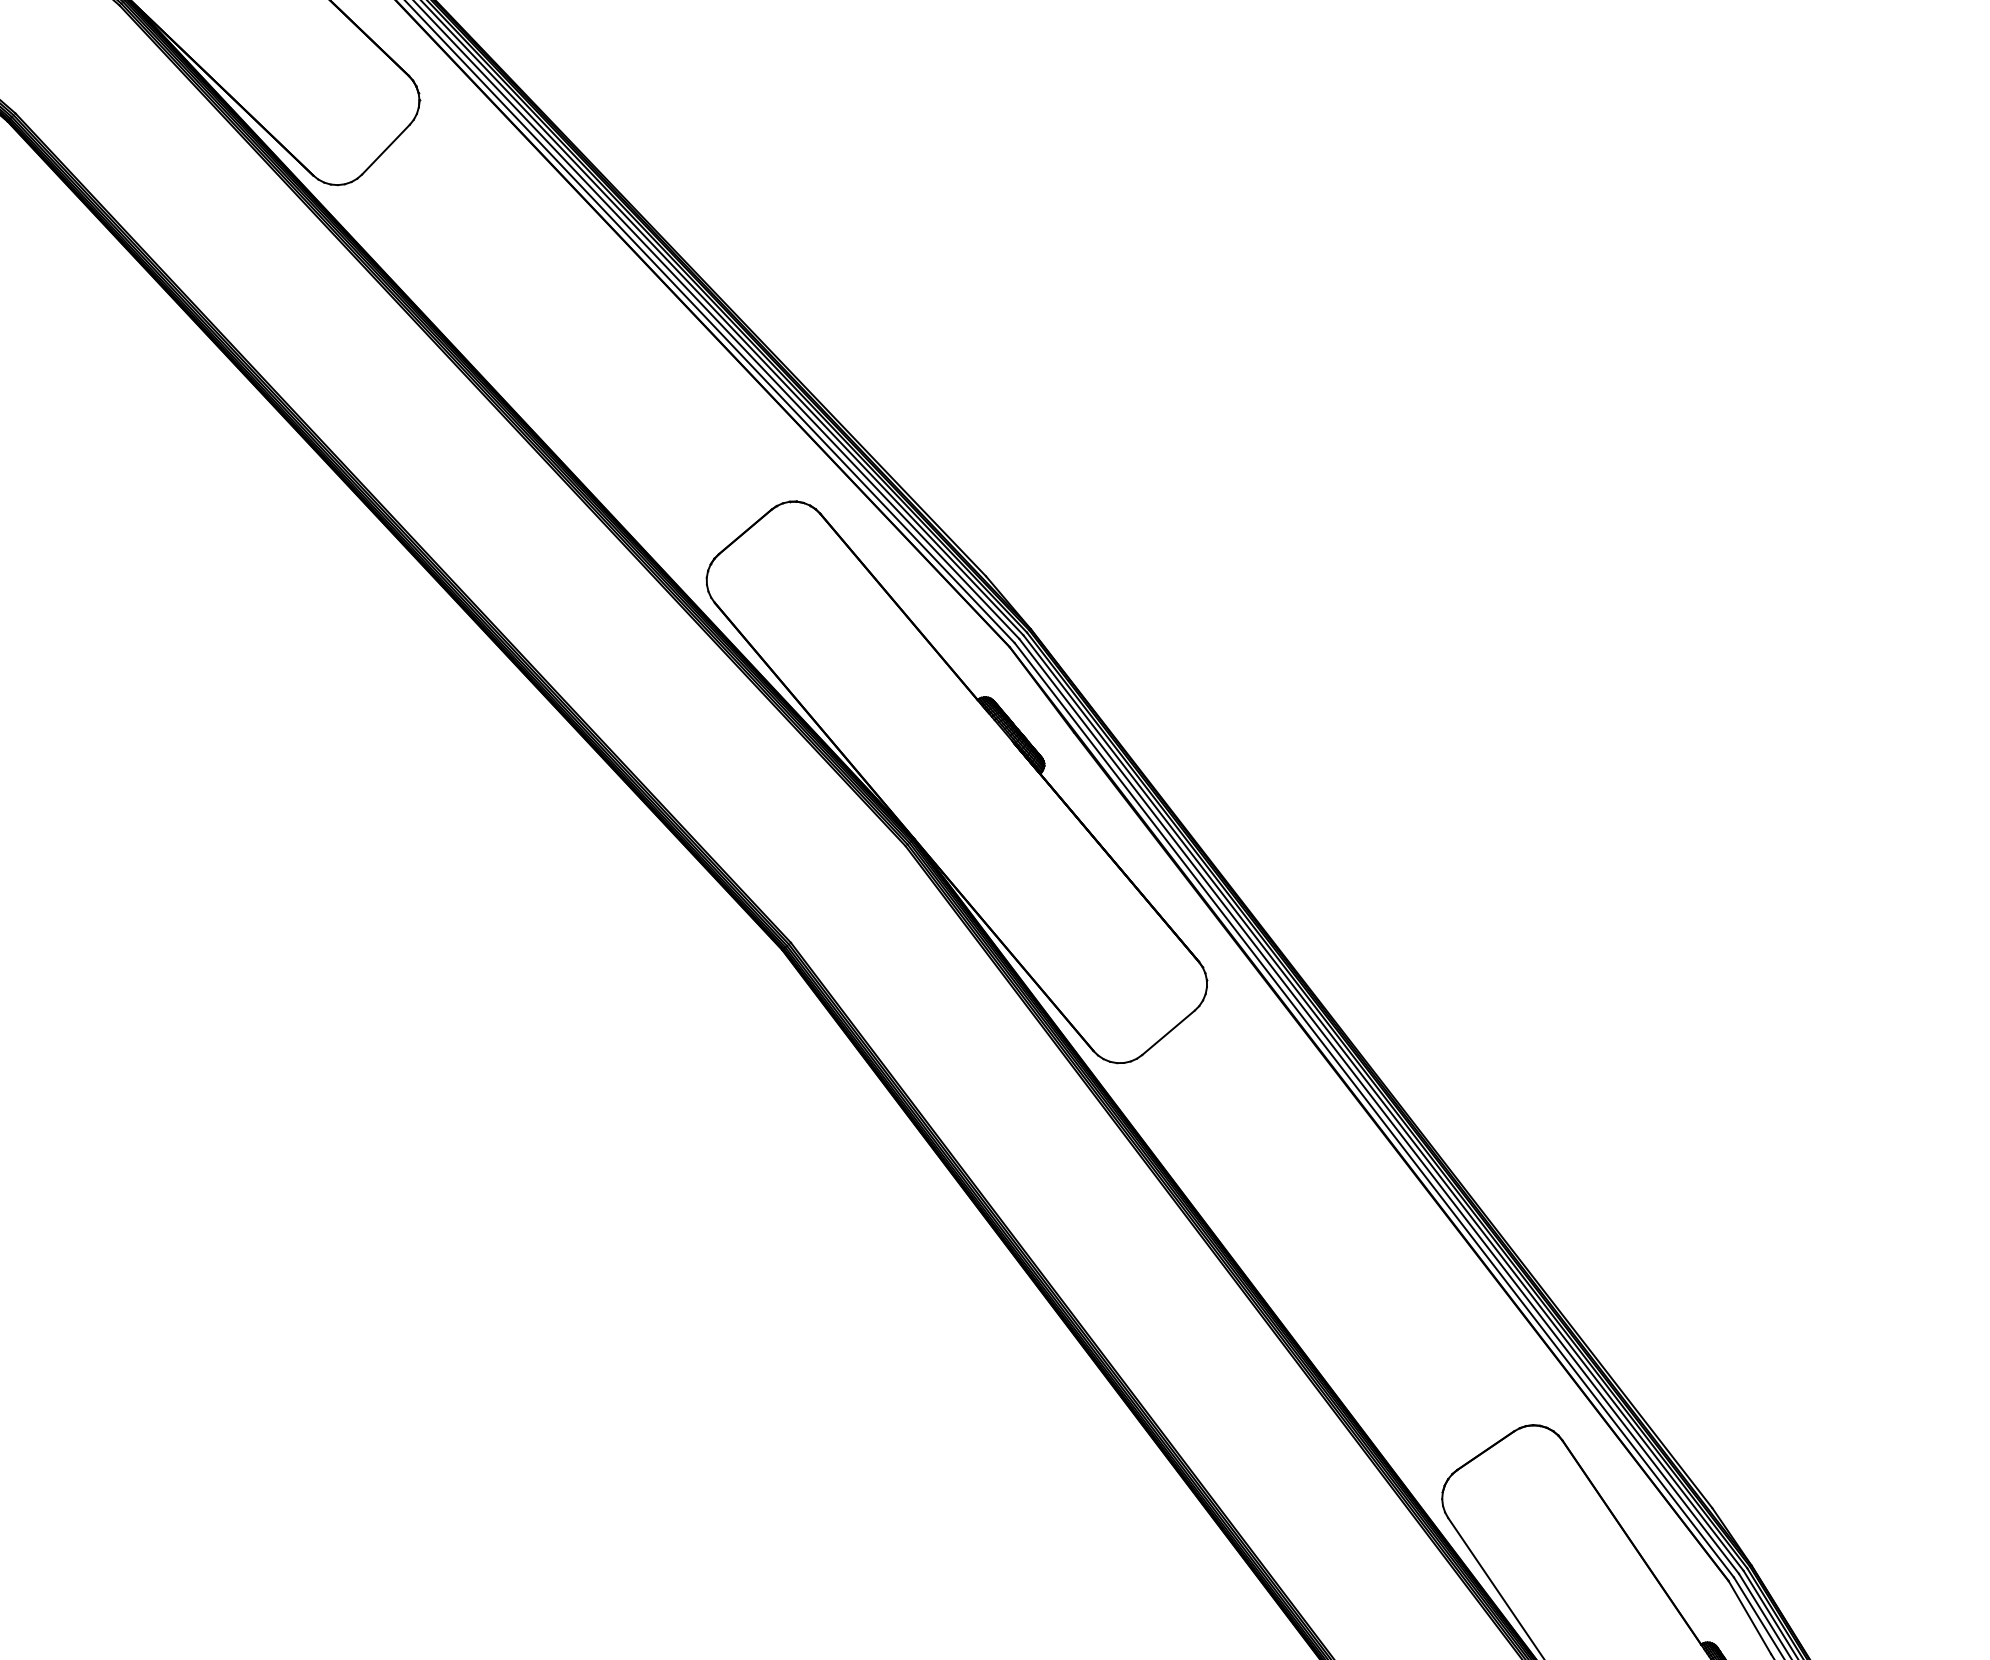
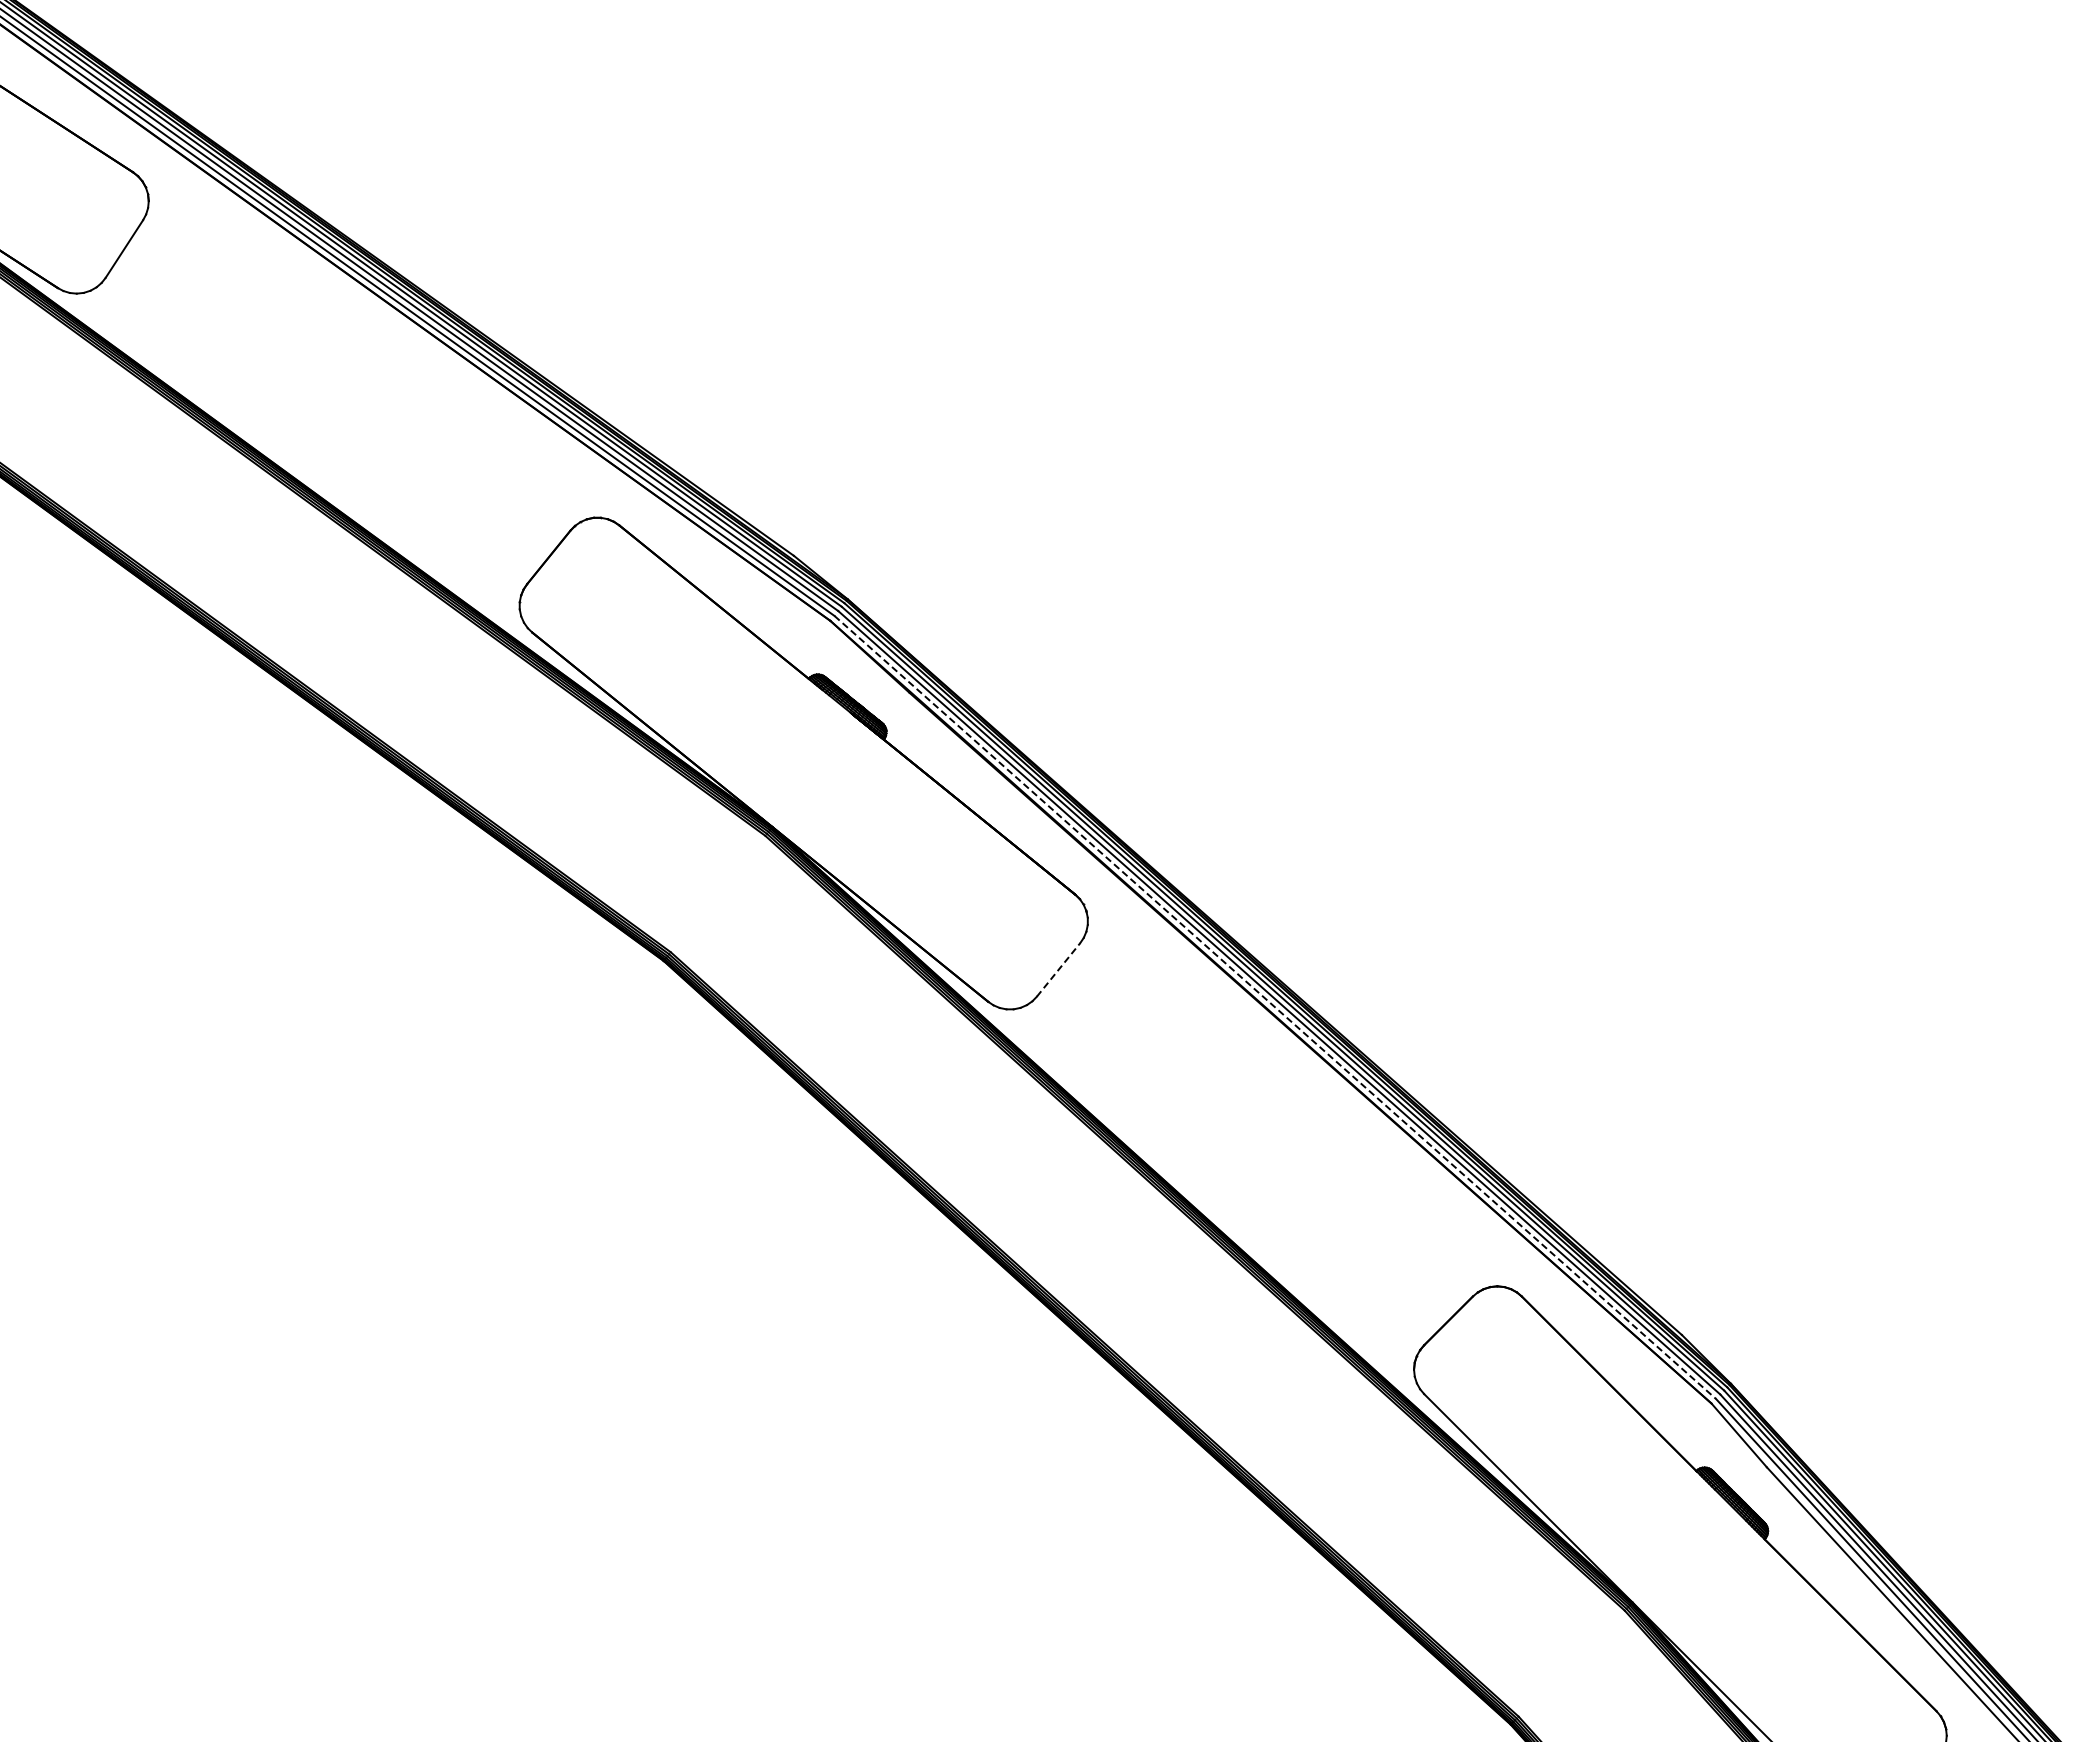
line: (1168, 1032) -> (1058, 969), solid -> dashed
line: (1374, 1110) -> (1275, 1007), solid -> dashed

